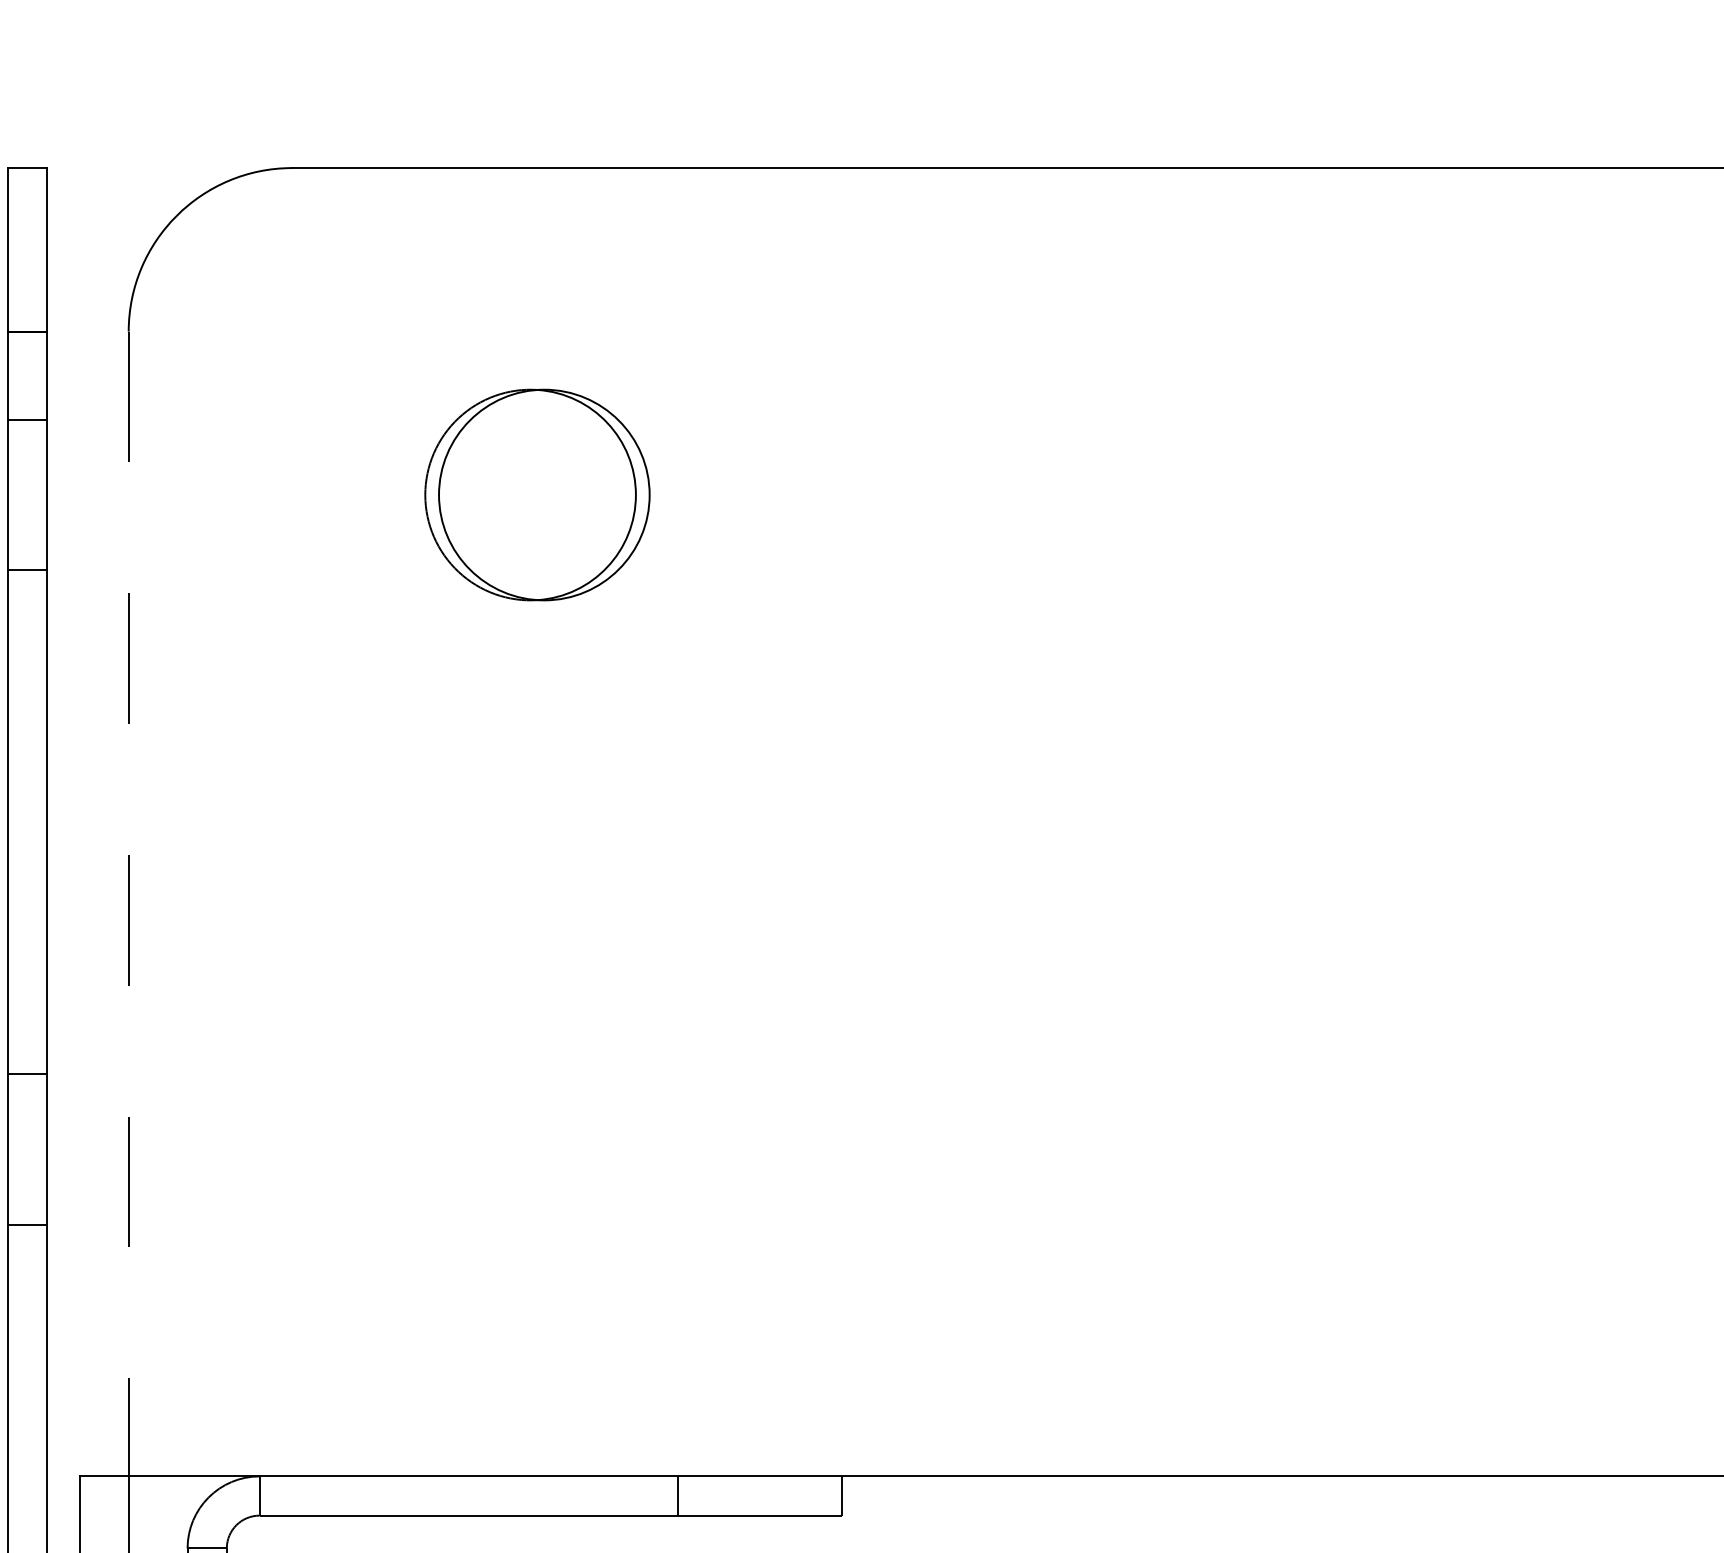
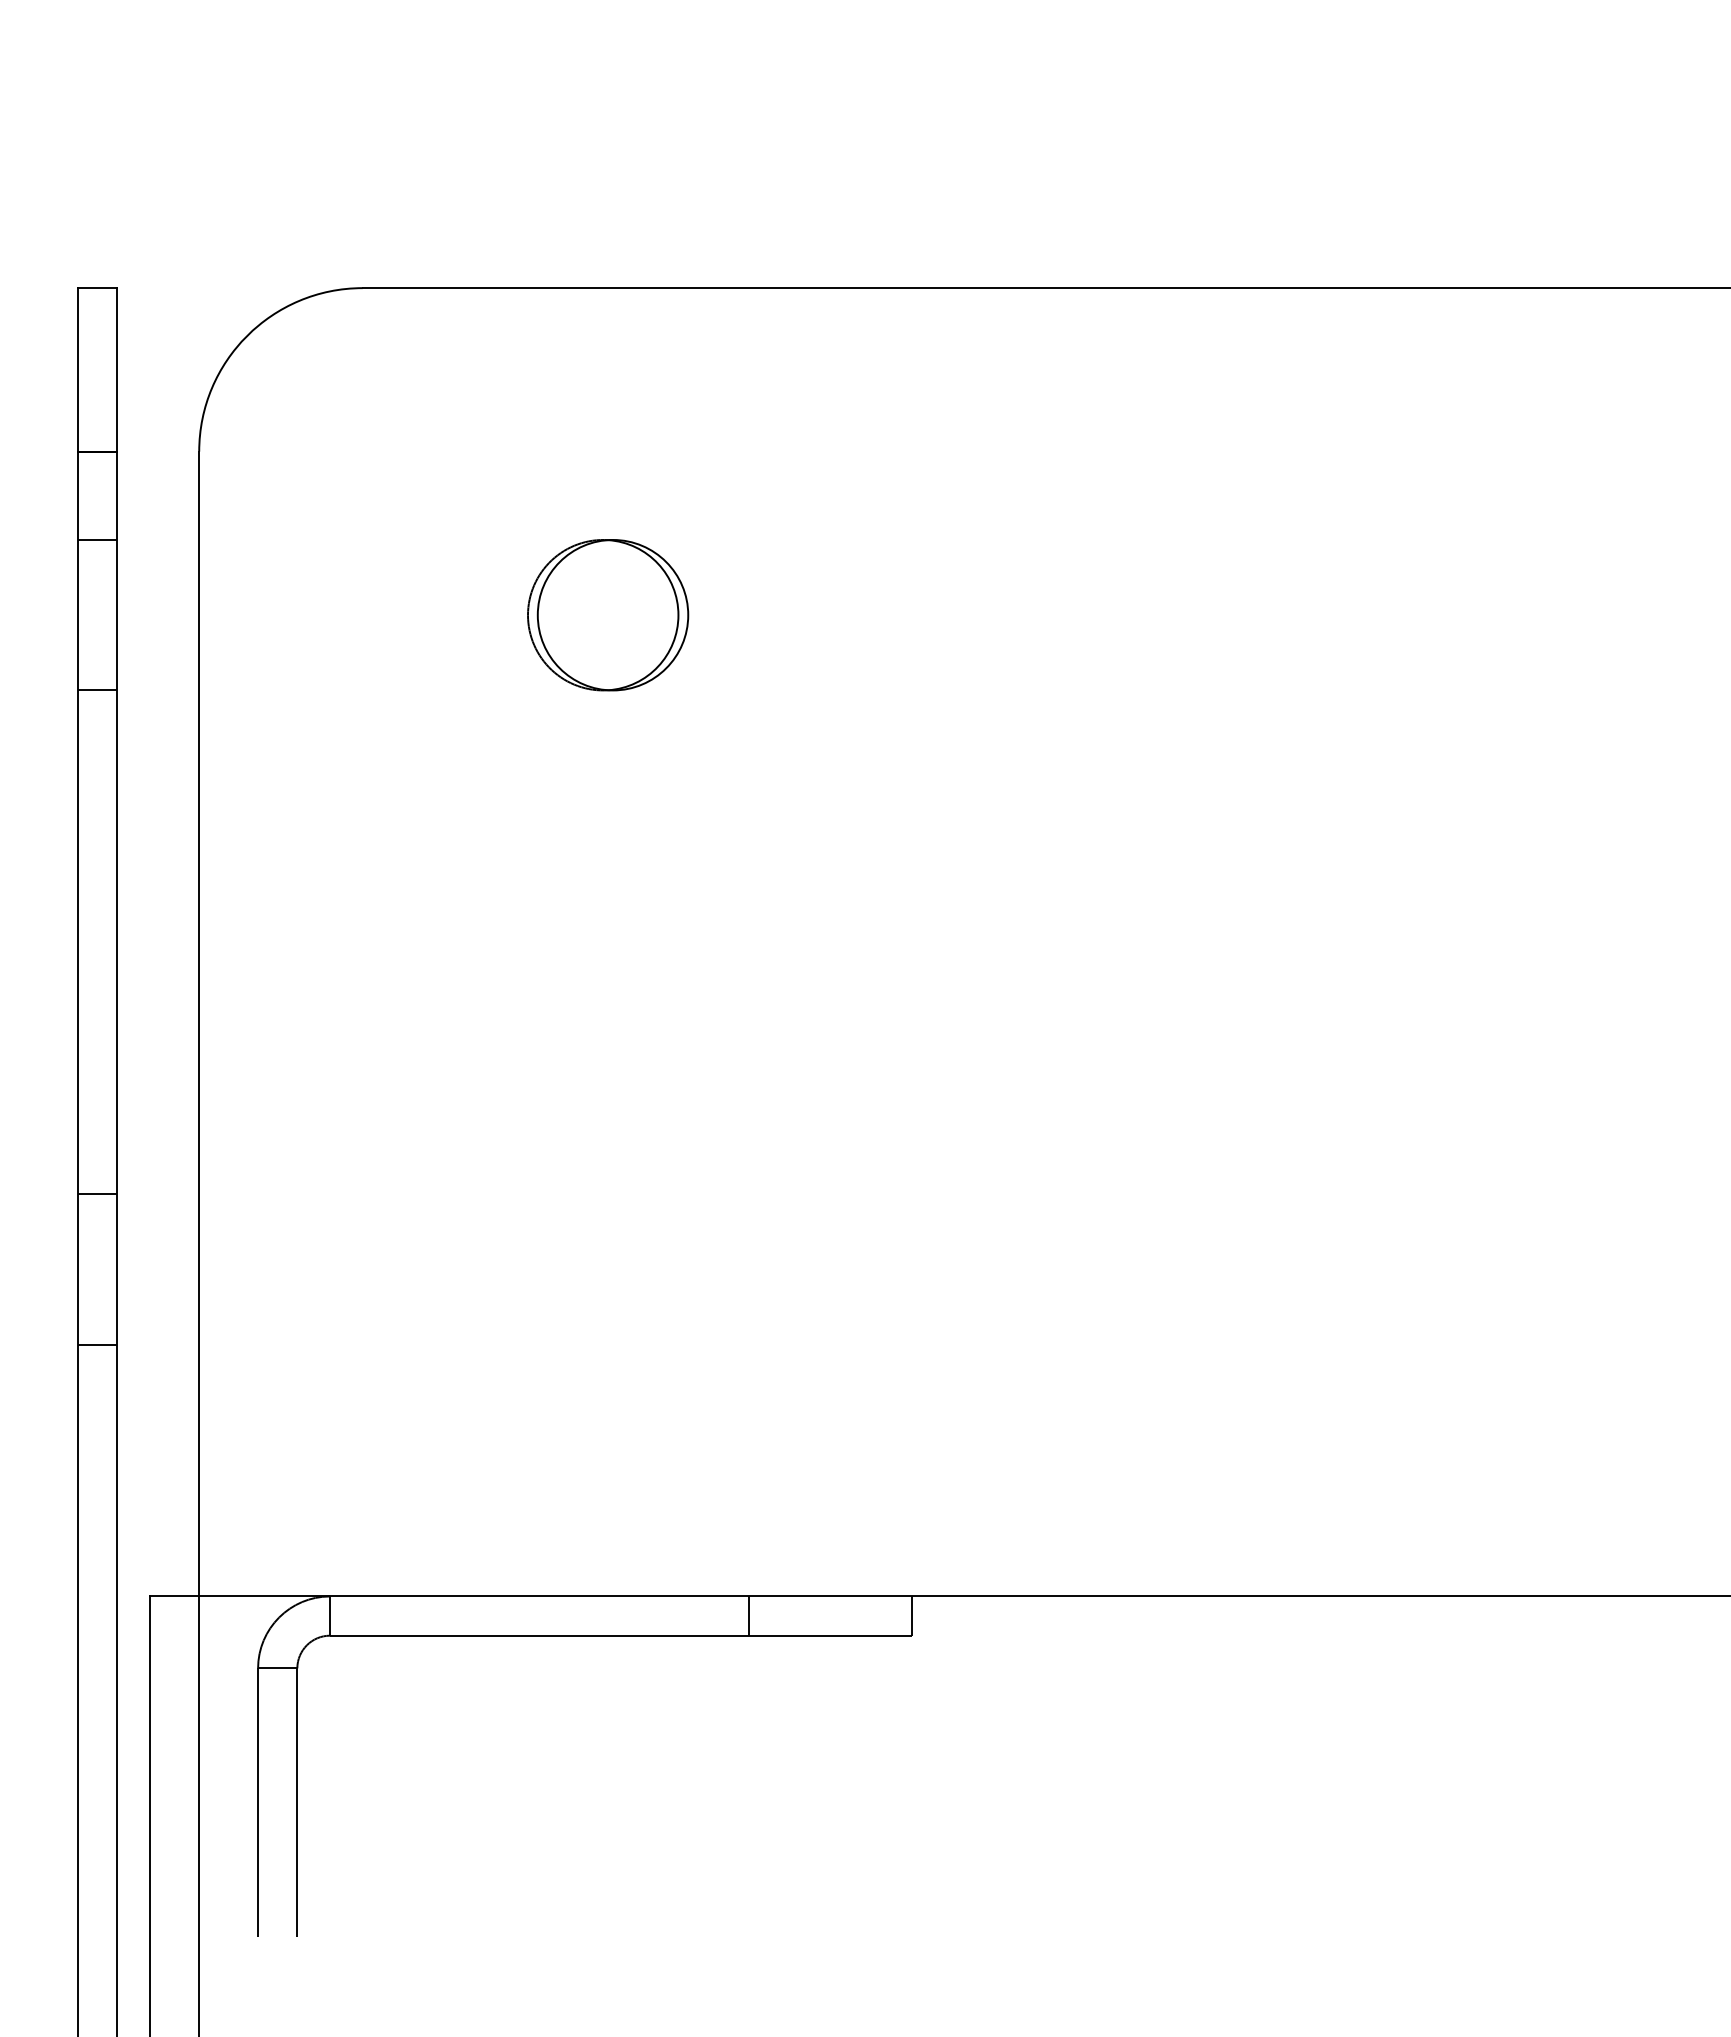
part: (538, 495) -> (608, 615), size x0.71
line: (129, 904) -> (199, 1024), dashed -> solid

